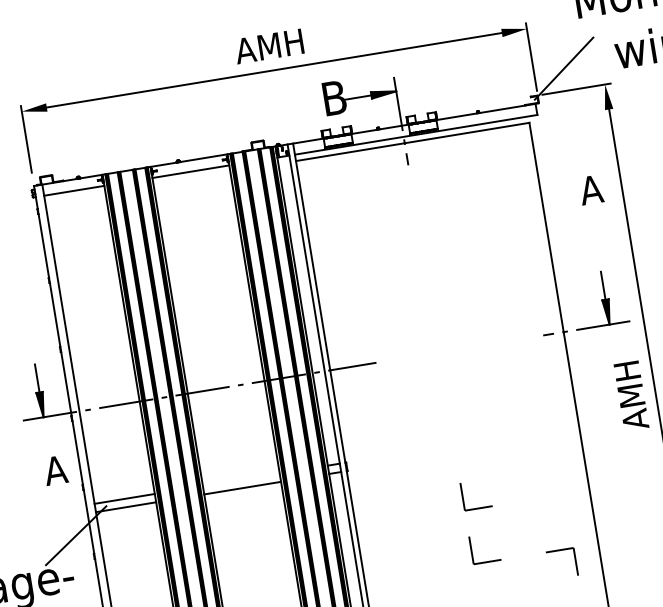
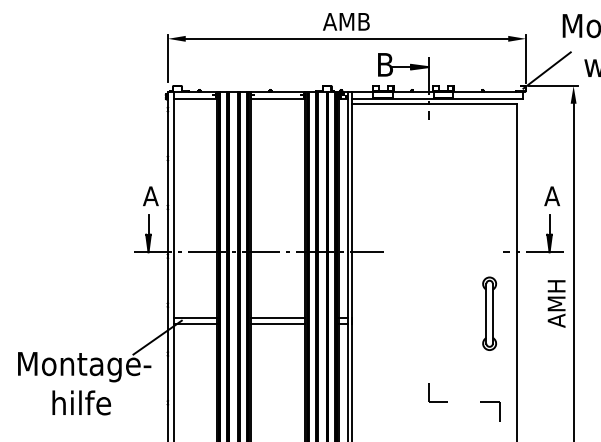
text: (268, 46) -> (345, 21), AMH -> AMB
text: (590, 190) -> (551, 196), moved
part: (538, 424) -> (489, 313), added
text: (55, 470) -> (150, 196), moved
line: (240, 479) -> (277, 317), added
part: (463, 496) -> (429, 354), removed

